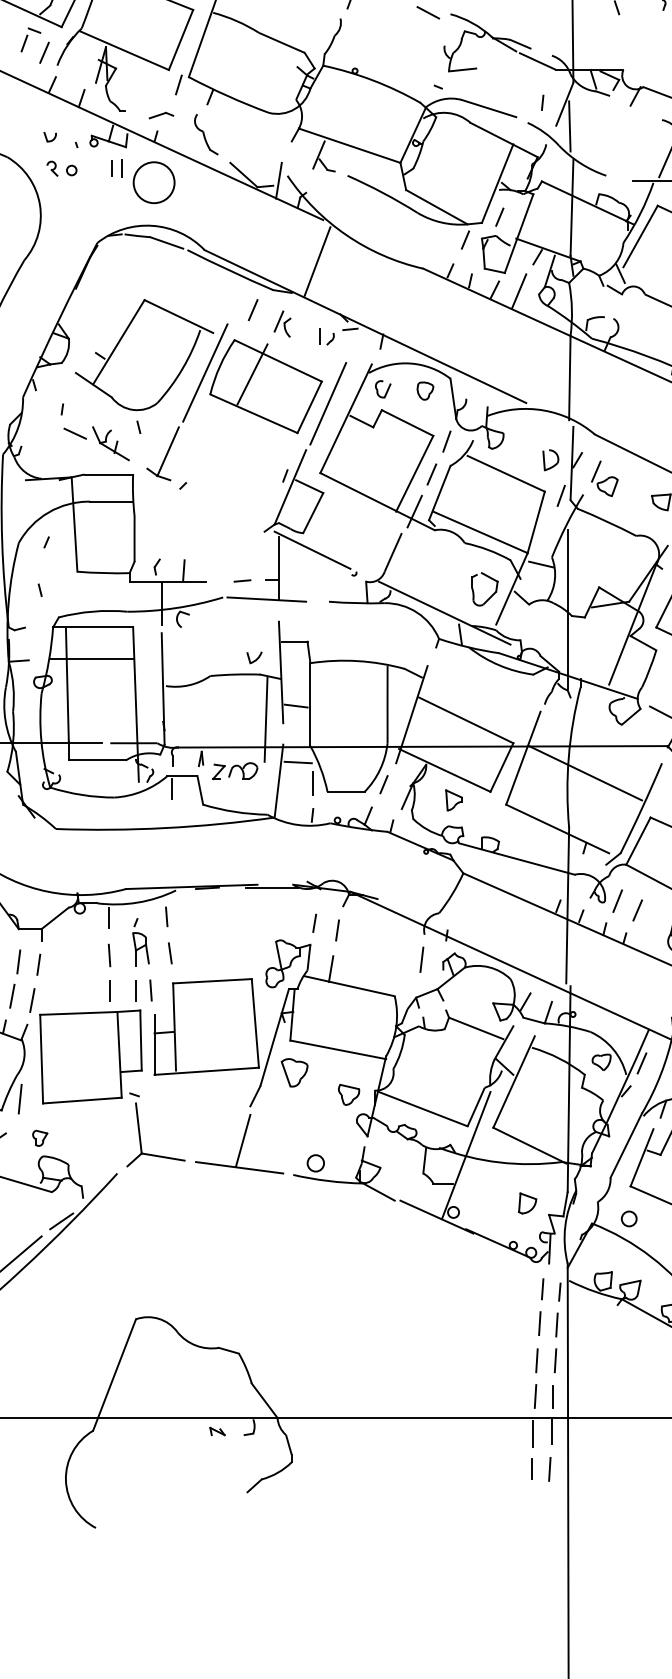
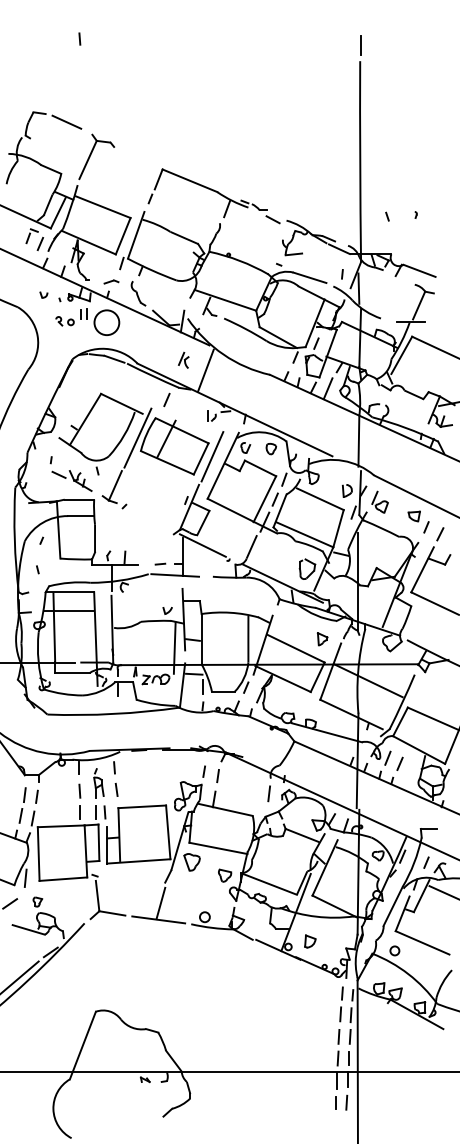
part: (61, 169) -> (64, 321), moved
part: (282, 322) -> (183, 359), moved
part: (453, 800) -> (322, 639), moved
part: (527, 1203) -> (310, 941), moved

